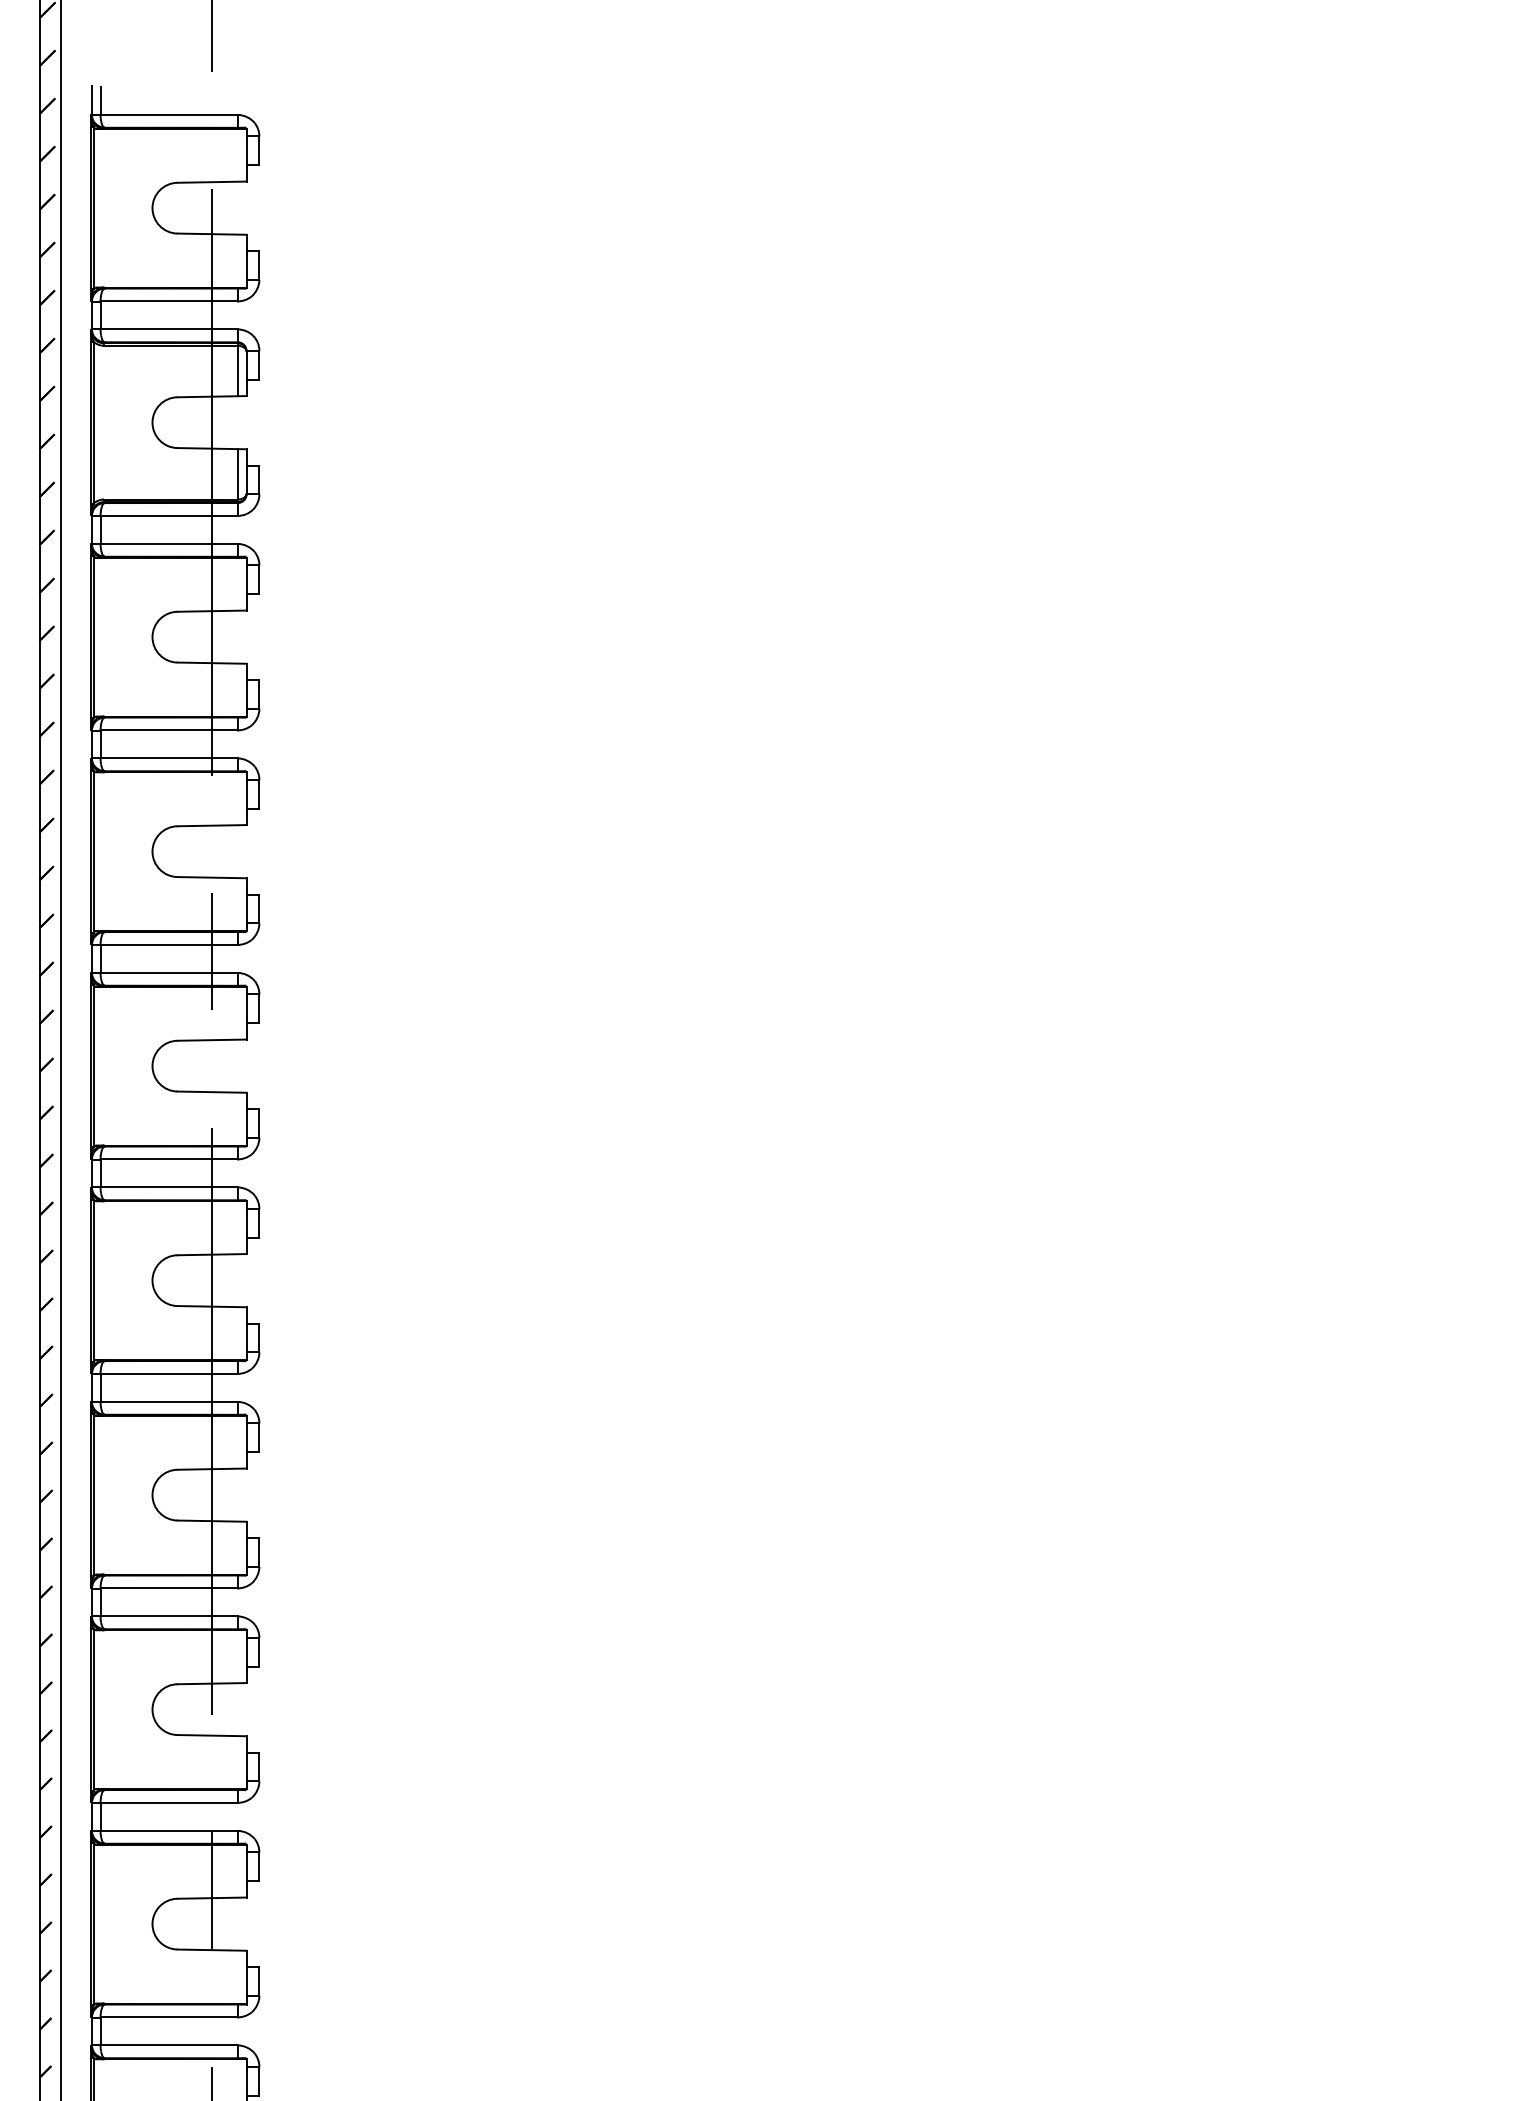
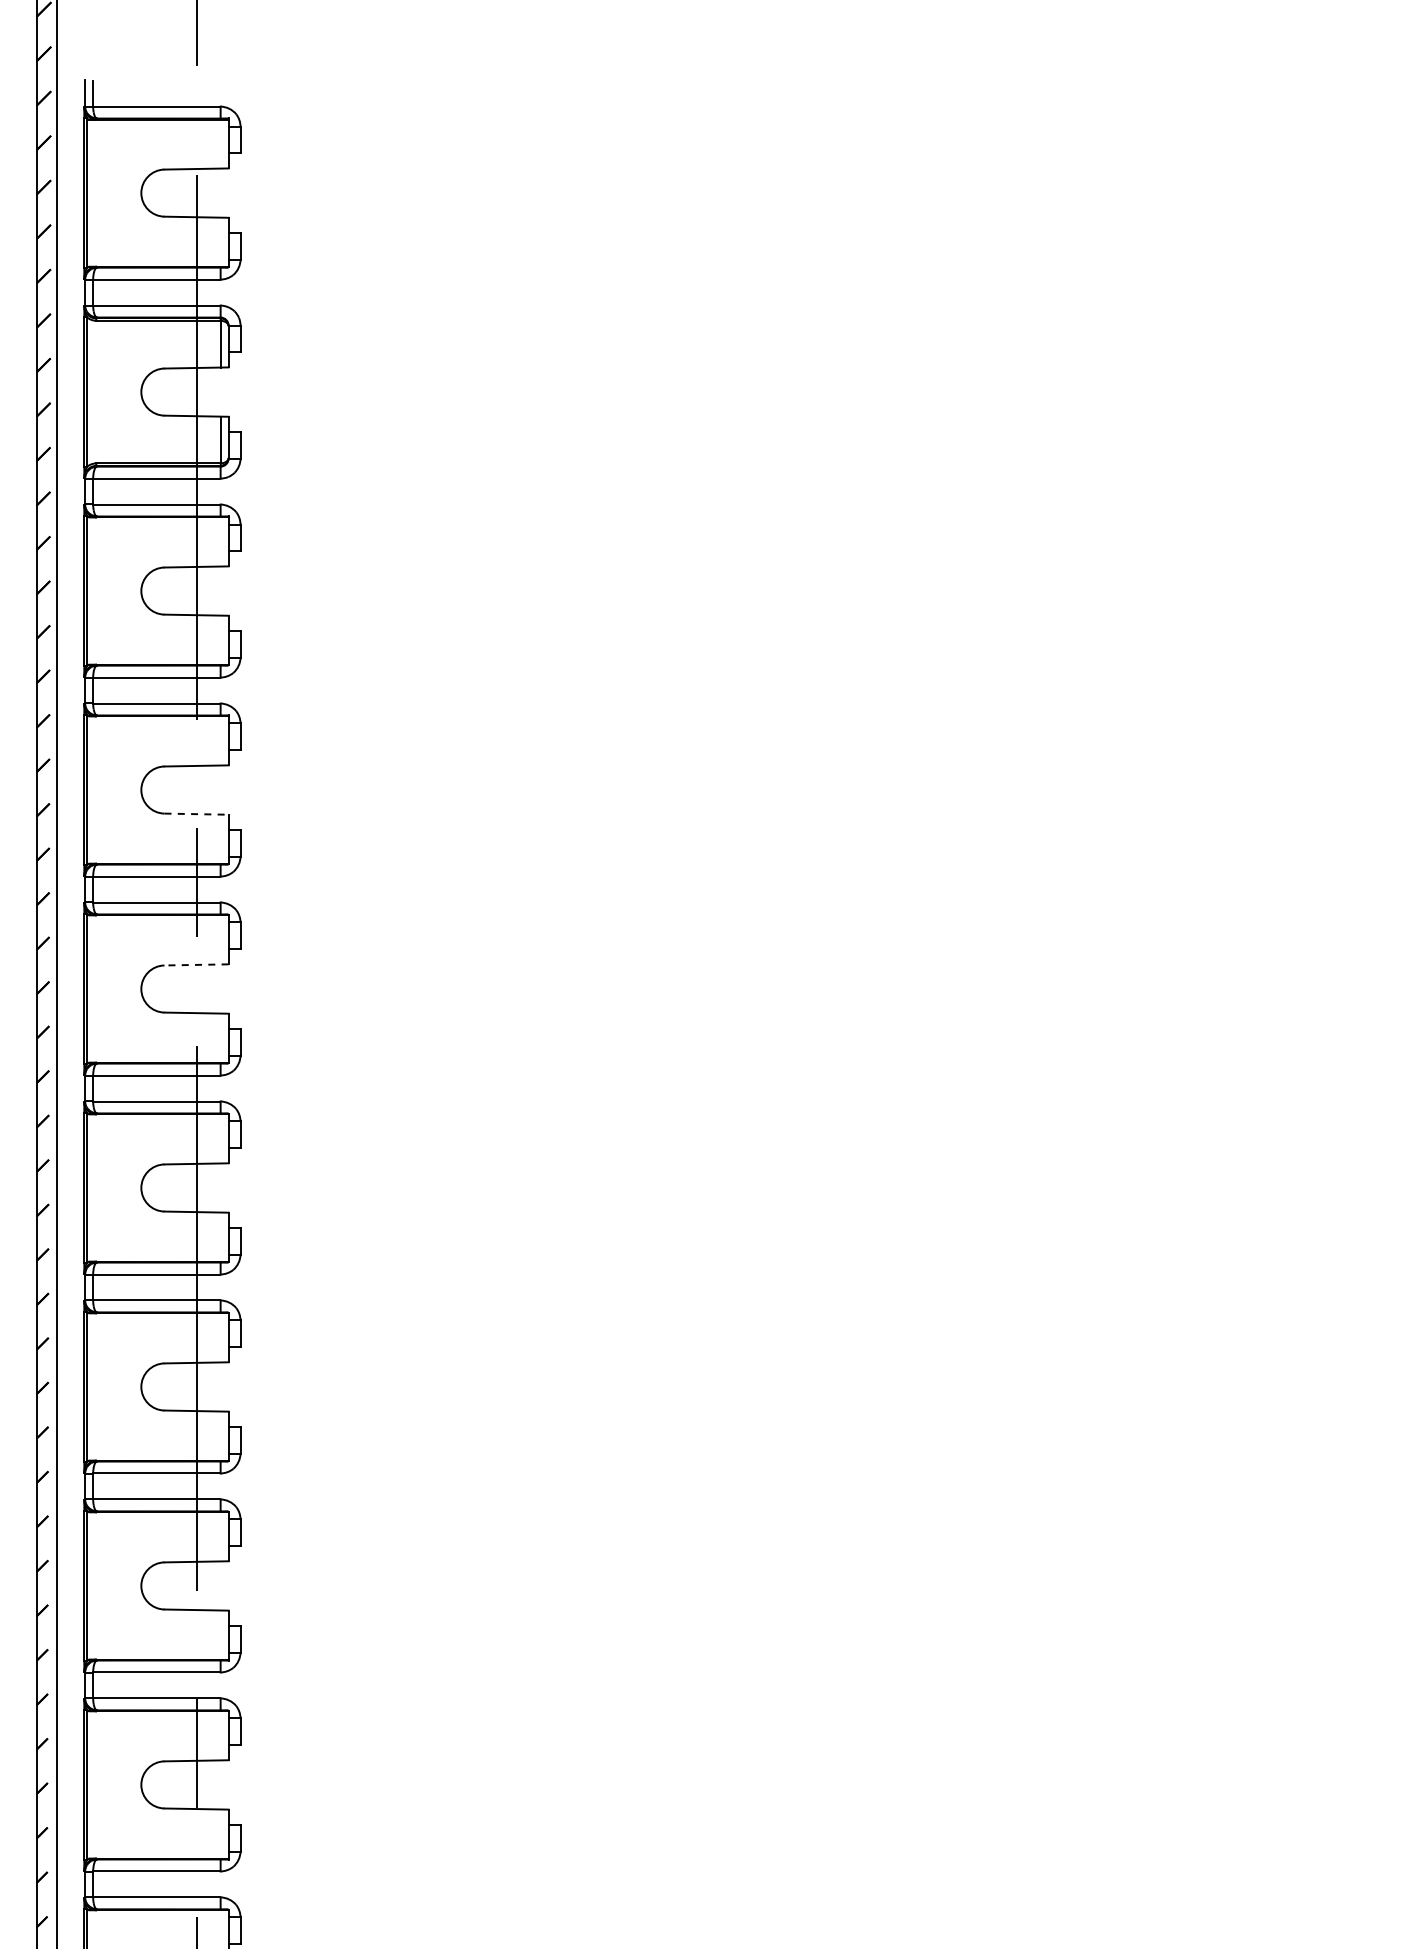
line: (213, 878) -> (197, 814), solid -> dashed
line: (211, 1039) -> (196, 964), solid -> dashed

